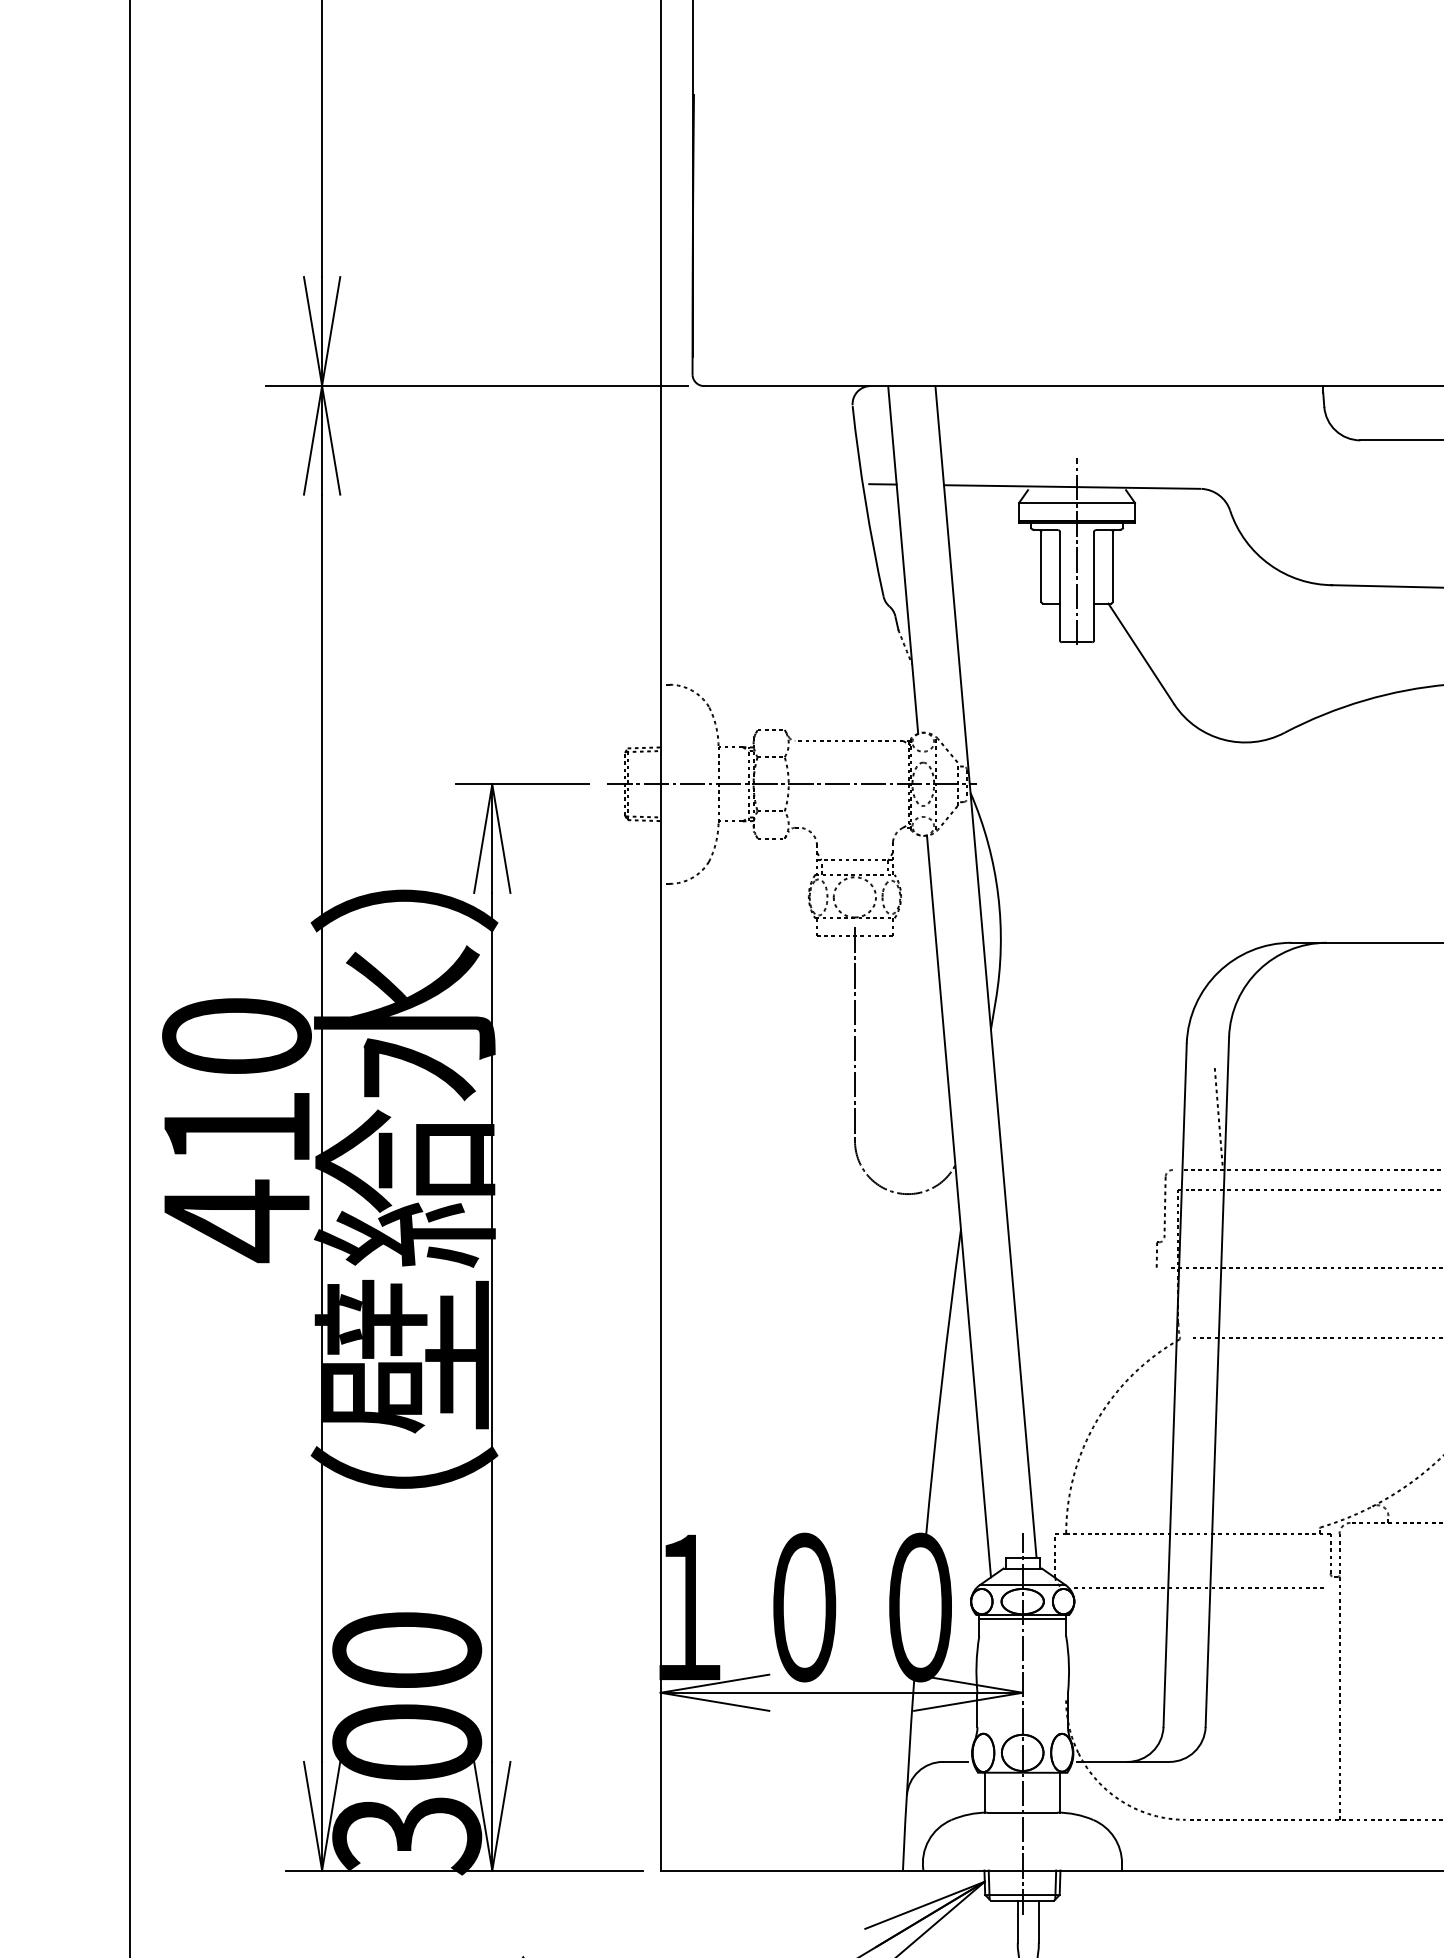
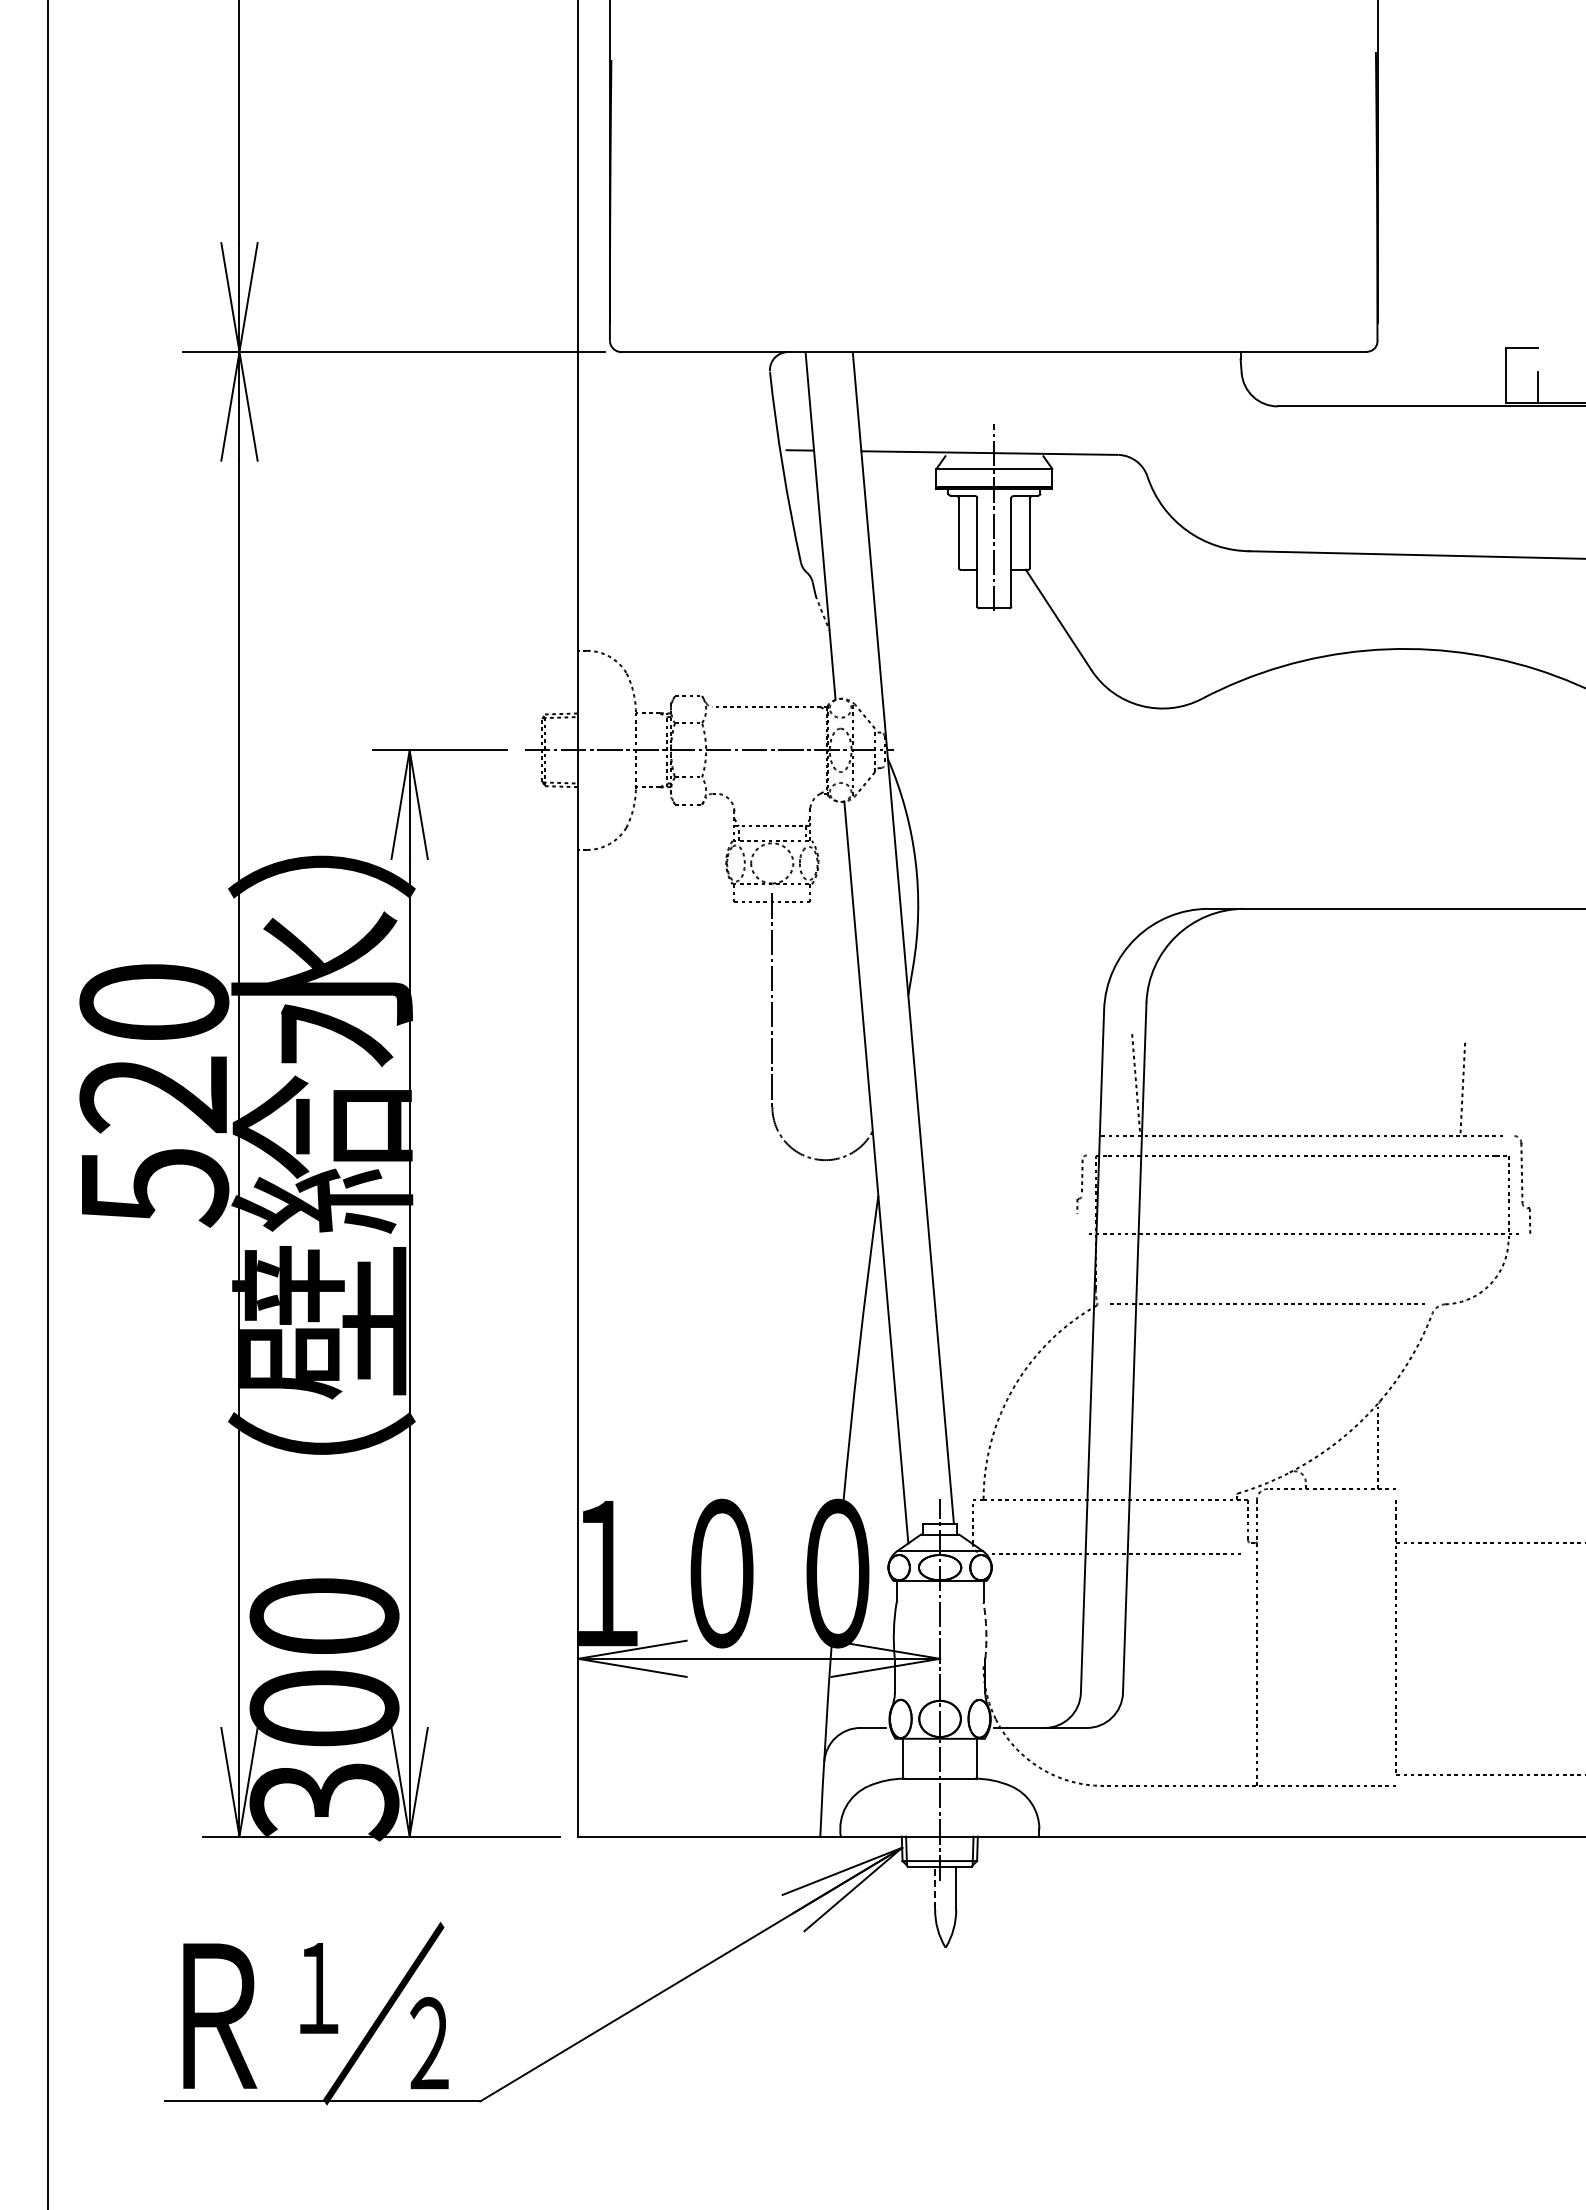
text: (237, 1176) -> (154, 1142), 410 -> 520
part: (1164, 1218) -> (1081, 1184), size x0.6
line: (1022, 1618) -> (939, 1584), removed
arc: (1069, 1664) -> (986, 1630), solid -> dashed
line: (1018, 1921) -> (935, 1887), solid -> dashed

